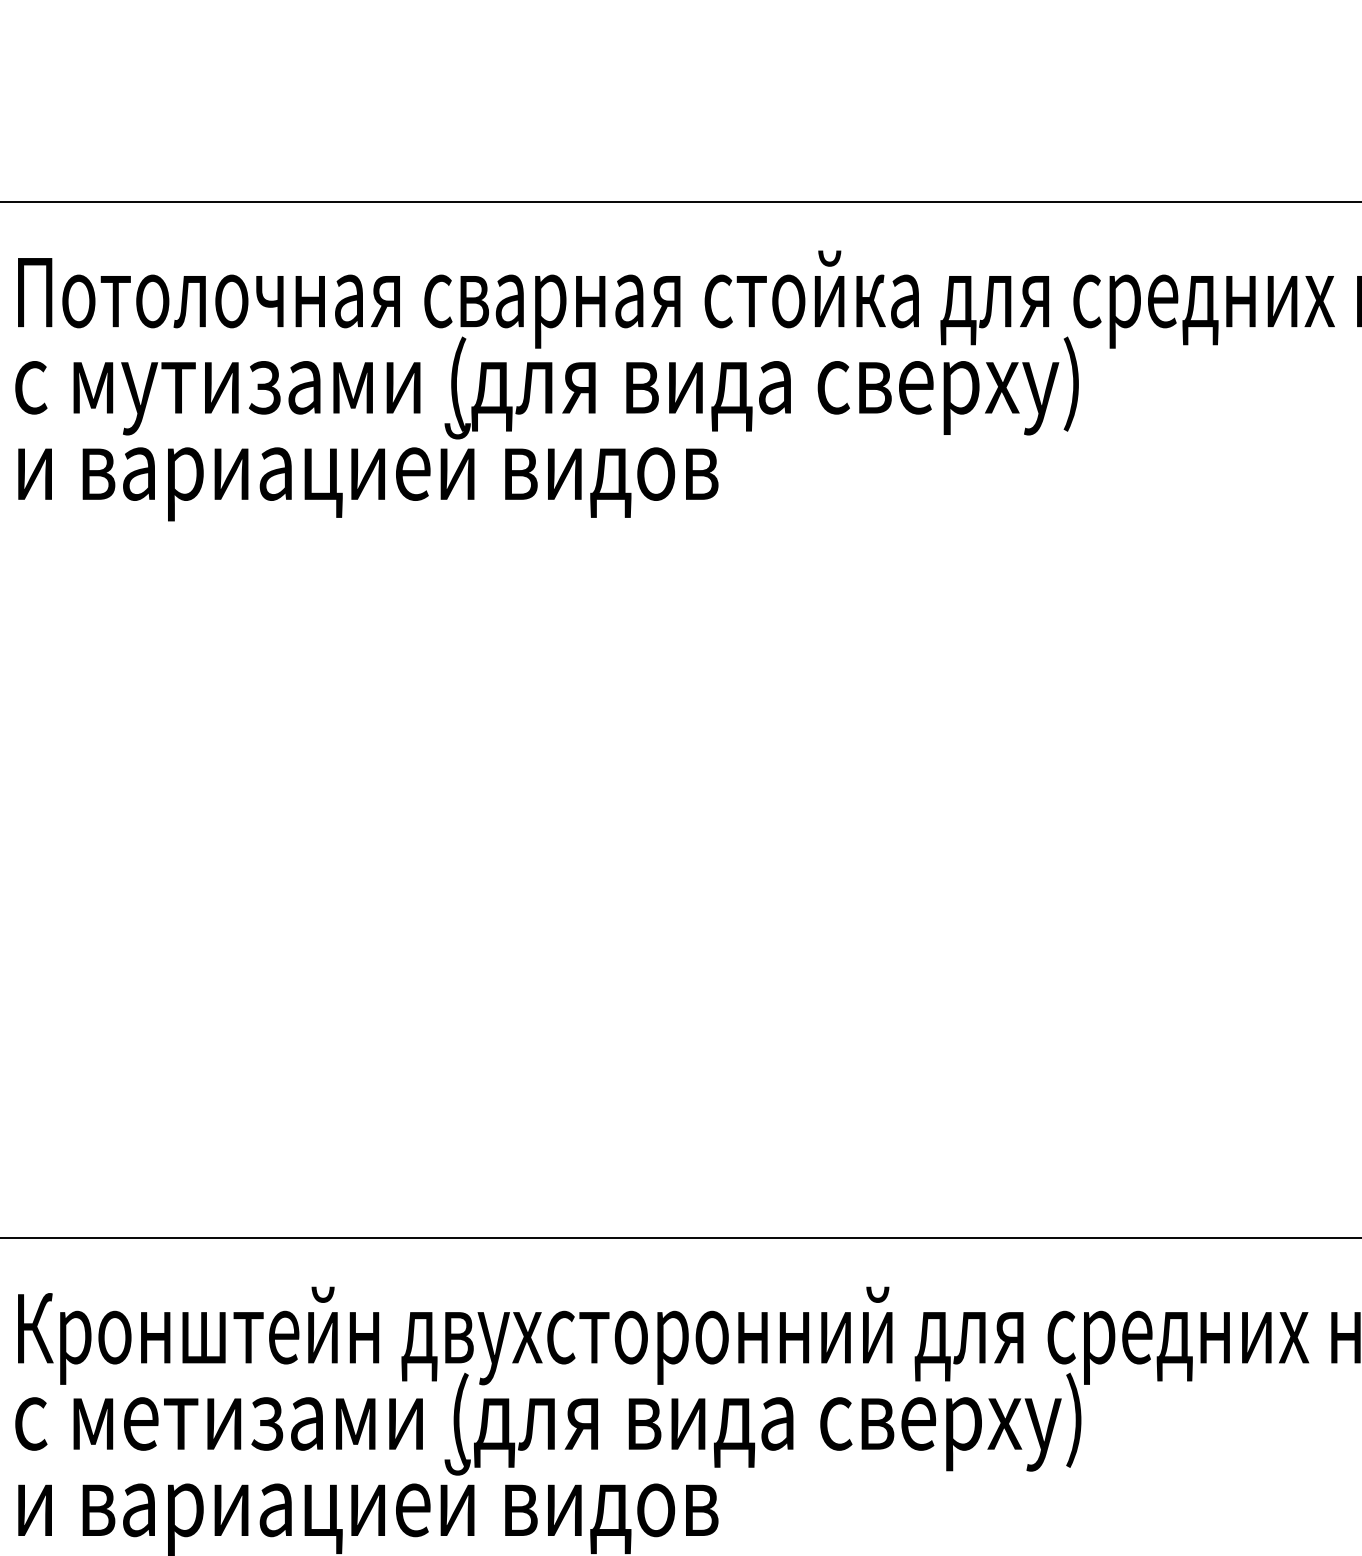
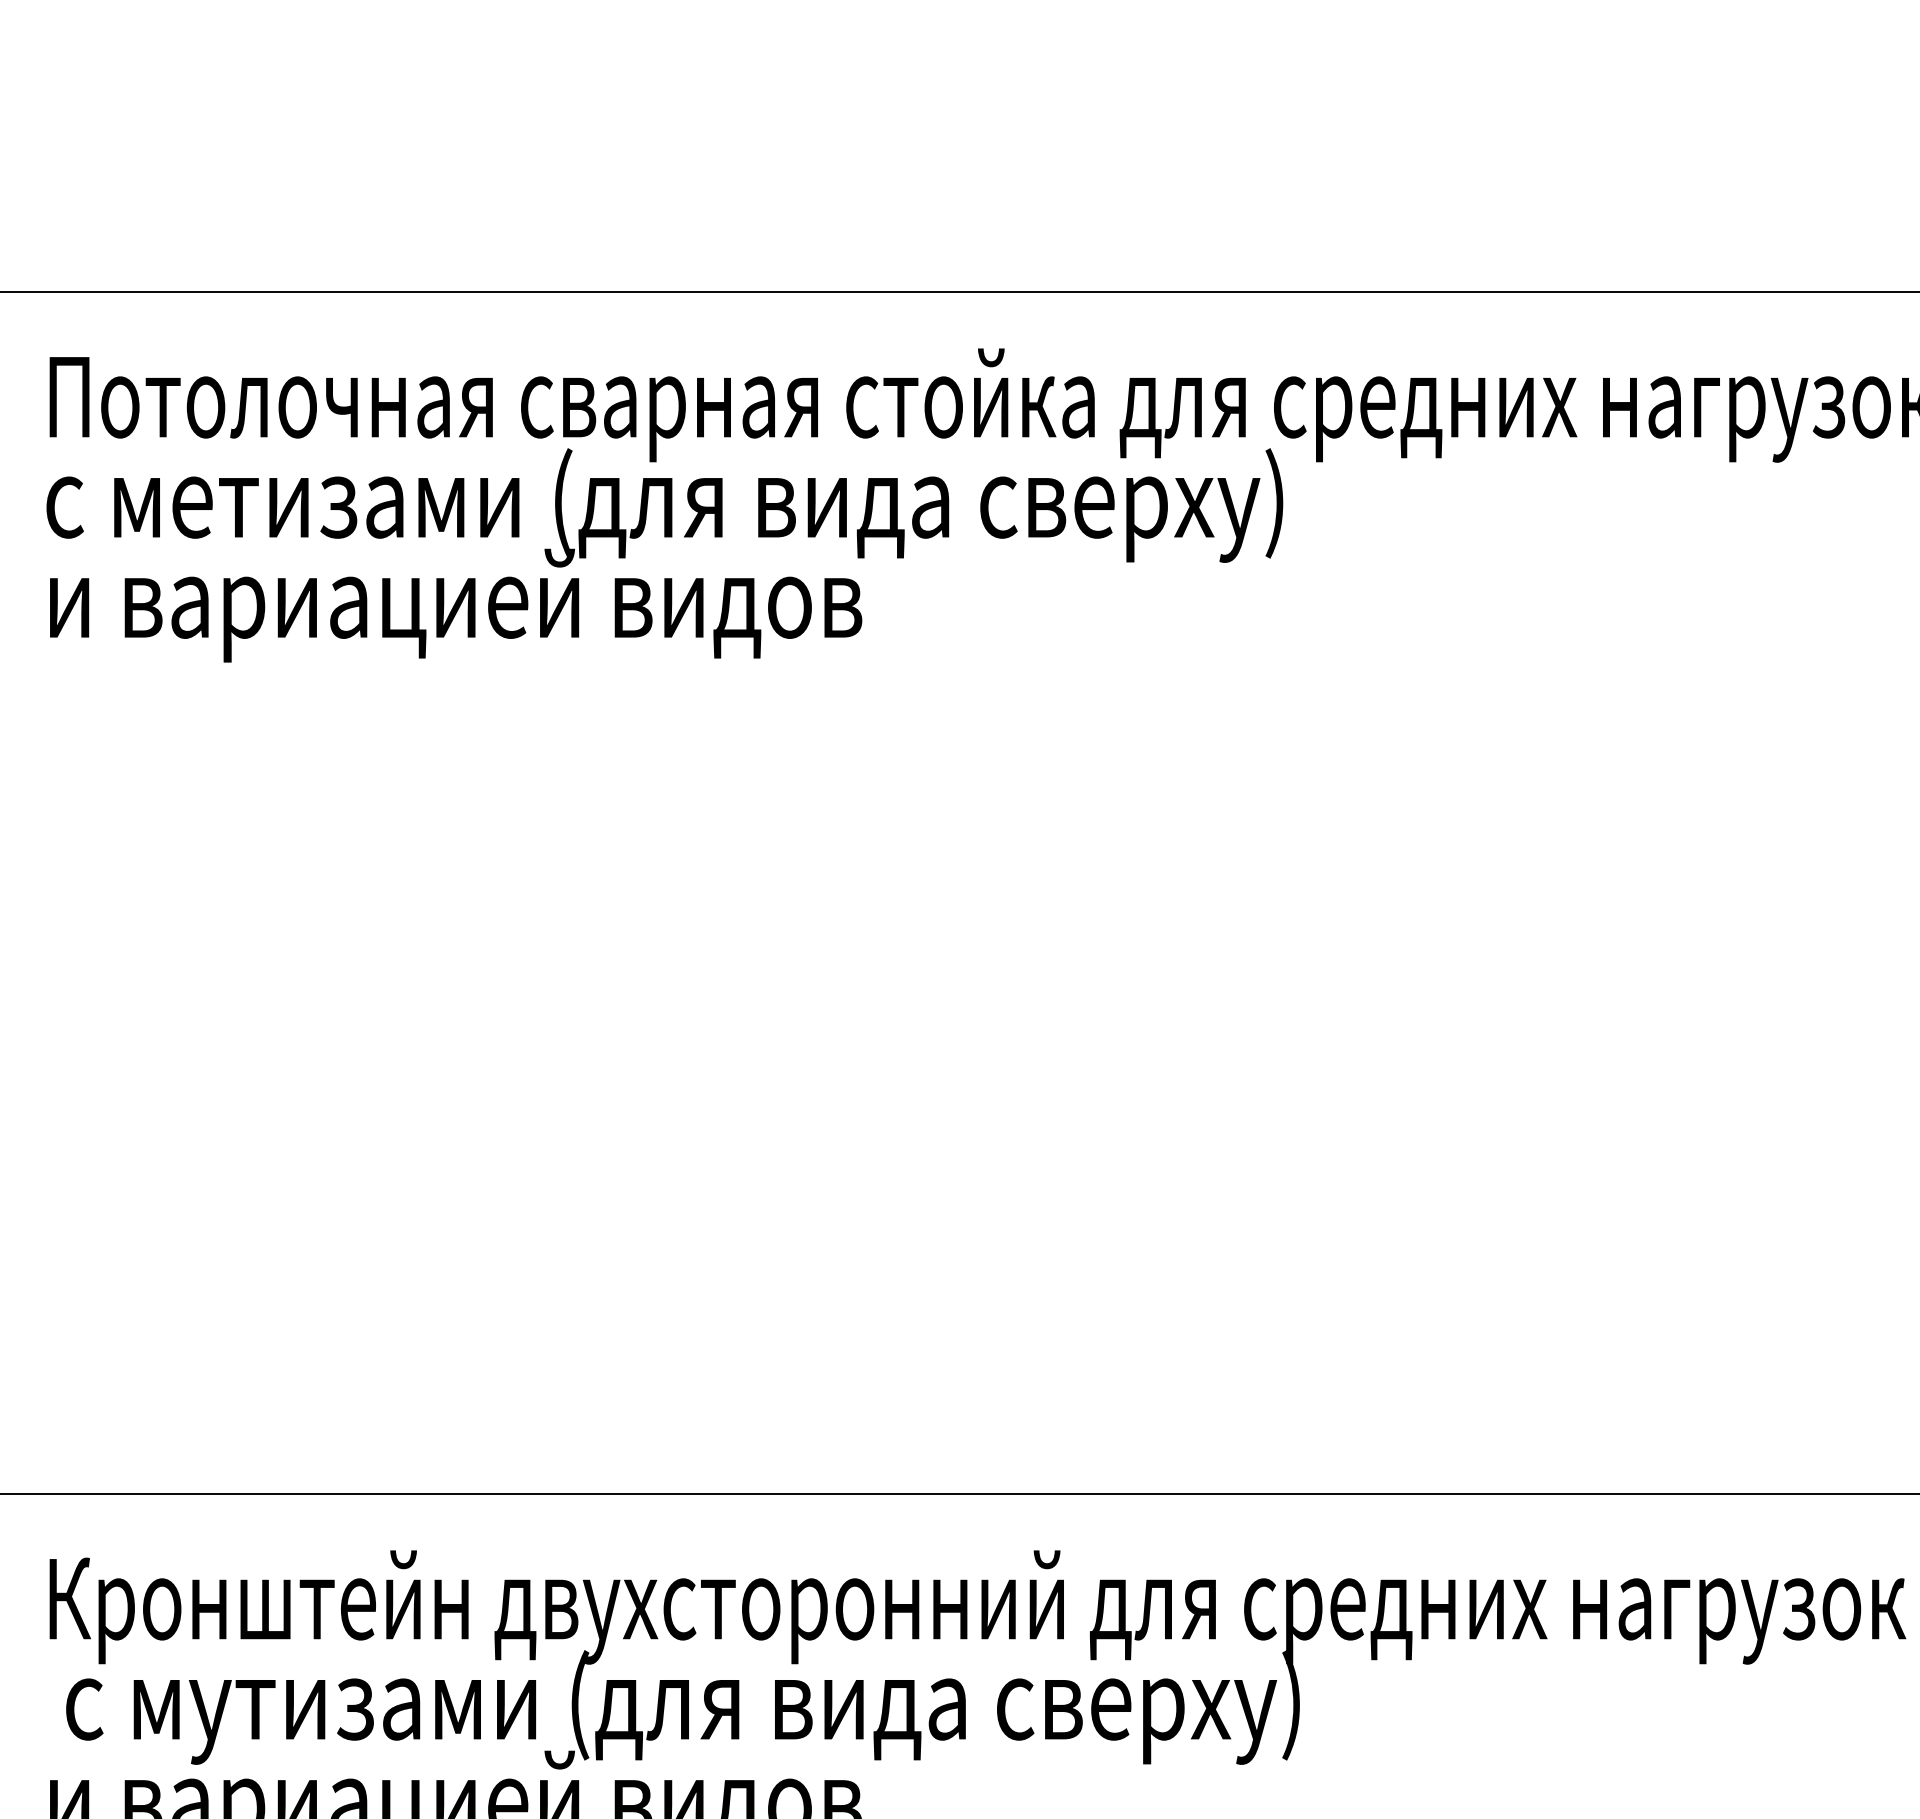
text: (601, 385) -> (726, 505), с мутизами (для вида сверху) -> с метизами (для вида сверху)
text: (554, 1422) -> (672, 1707), с метизами (для вида сверху) -> с мутизами (для вида сверху)

